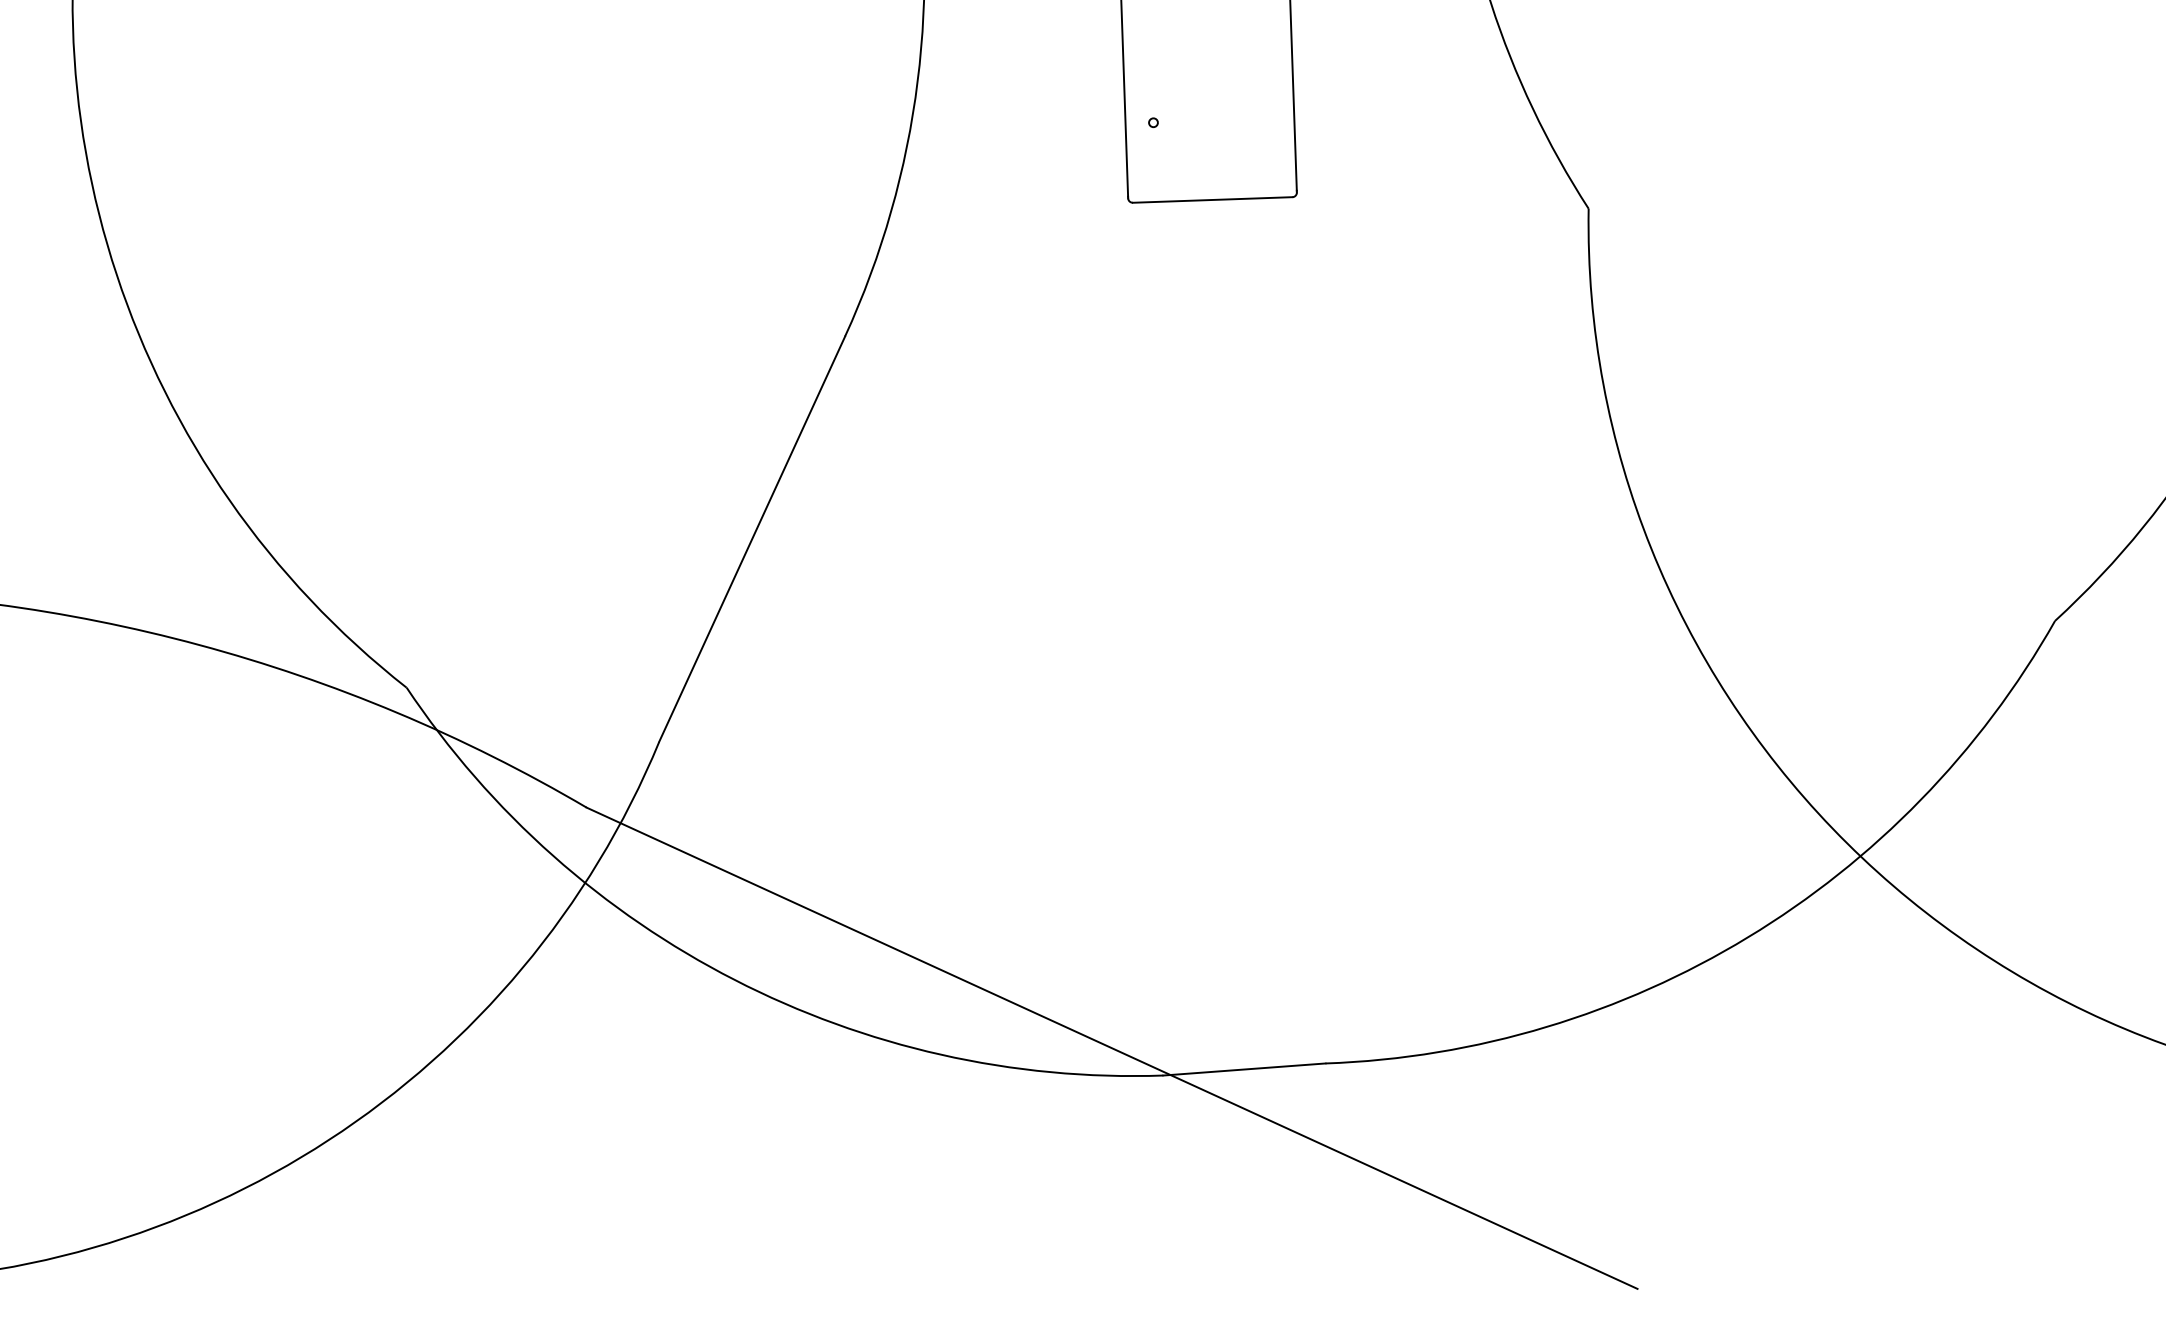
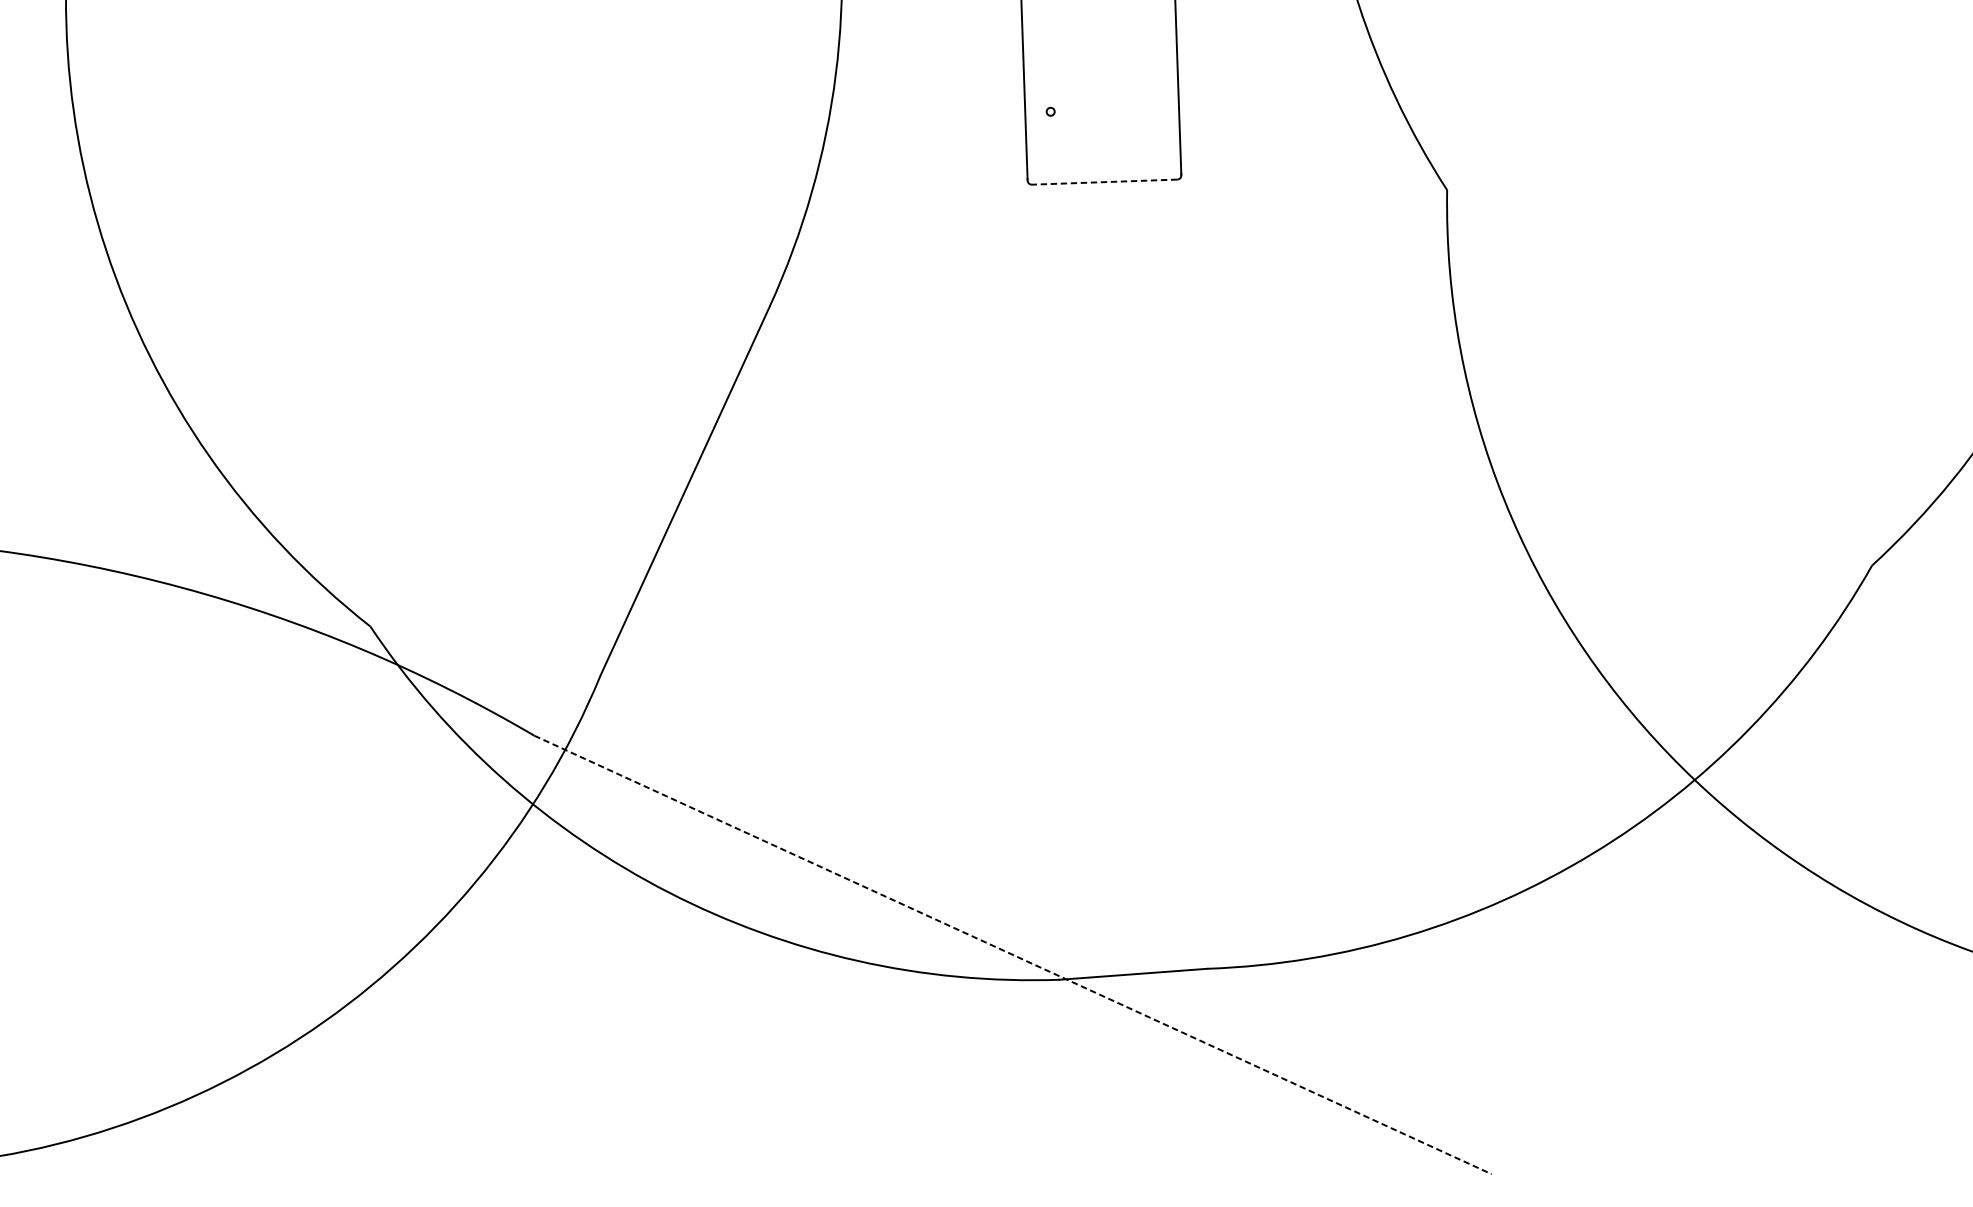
line: (1212, 199) -> (1104, 181), solid -> dashed
line: (1112, 1048) -> (1013, 955), solid -> dashed

